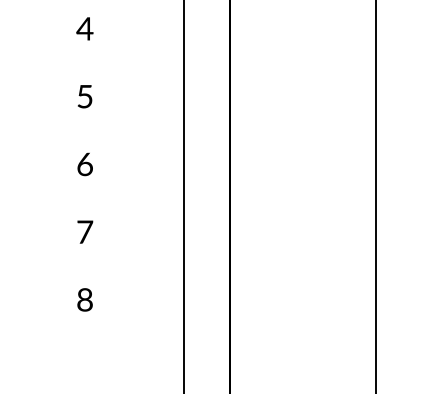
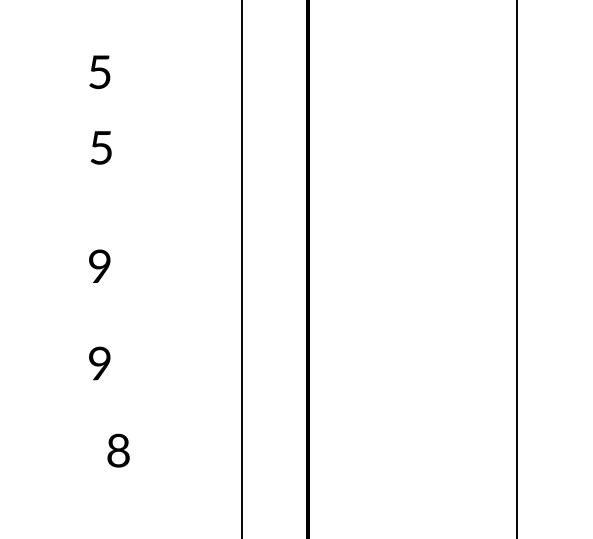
text: (84, 28) -> (99, 71), 4 -> 5
text: (84, 96) -> (100, 147), moved
text: (84, 164) -> (99, 266), 6 -> 9
text: (85, 231) -> (100, 362), 7 -> 9
text: (84, 299) -> (117, 450), moved

